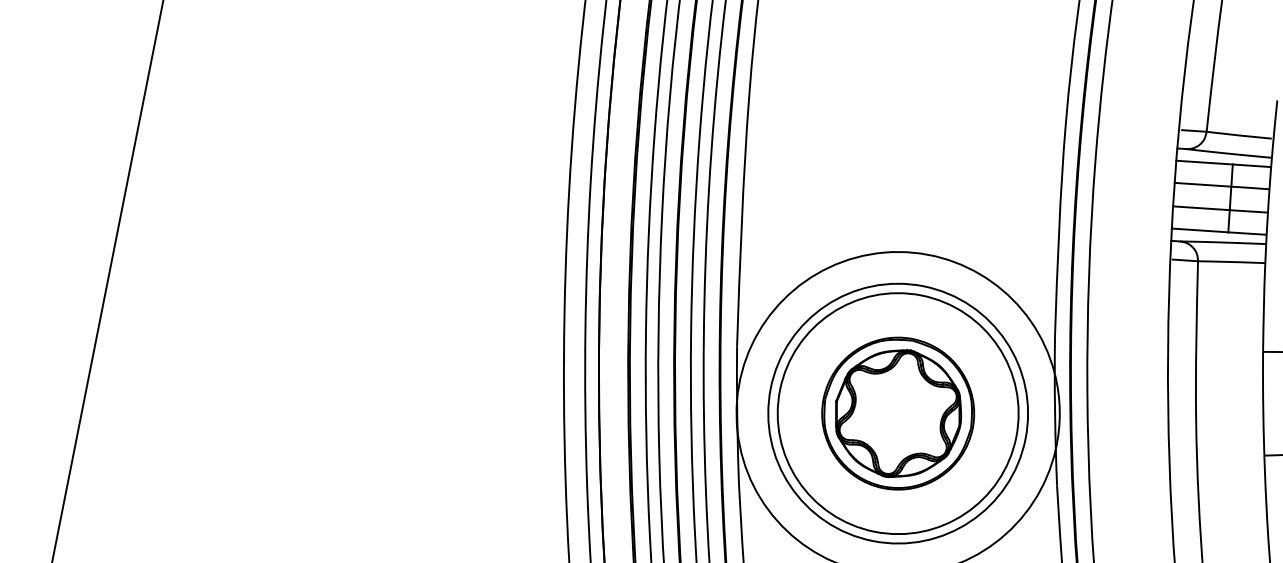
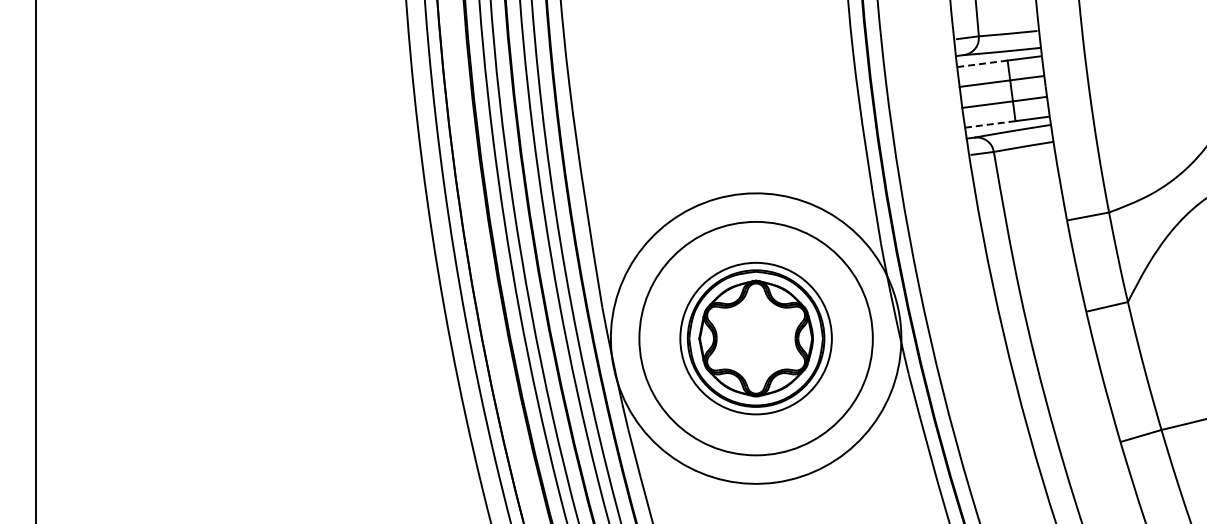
line: (1204, 162) -> (982, 63), solid -> dashed
line: (1199, 230) -> (989, 124), solid -> dashed
circle: (897, 413) -> (755, 338), size x0.7

